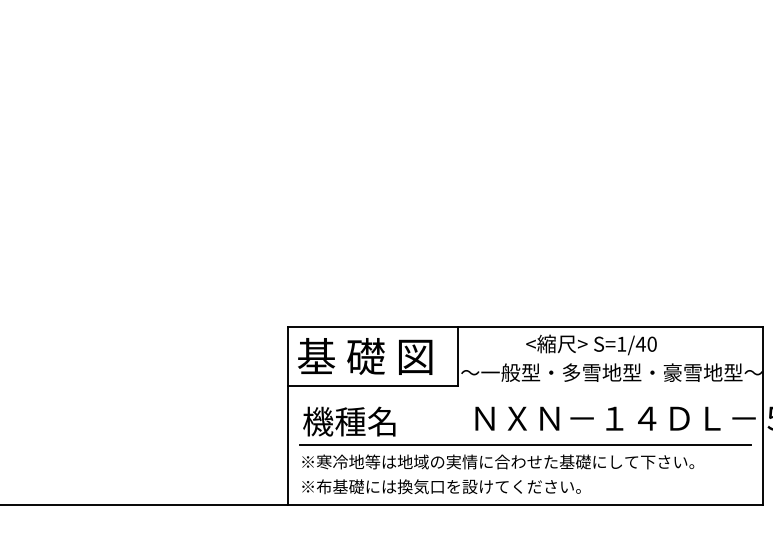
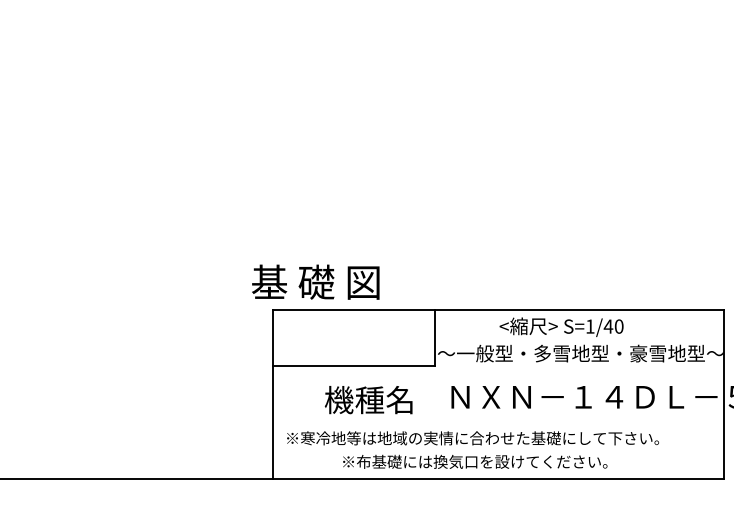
text: (364, 355) -> (315, 281), moved
text: (349, 422) -> (368, 400), moved
line: (525, 445) -> (498, 422), removed
text: (441, 486) -> (475, 461), moved

